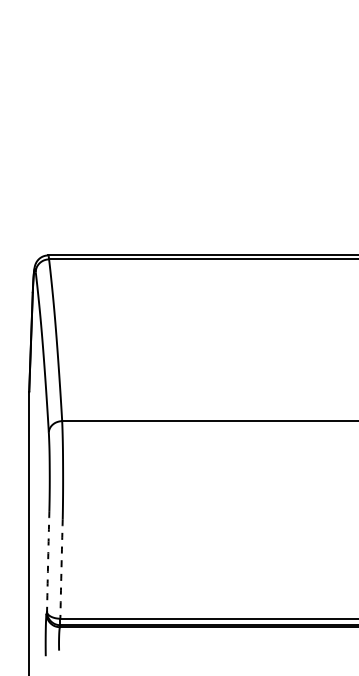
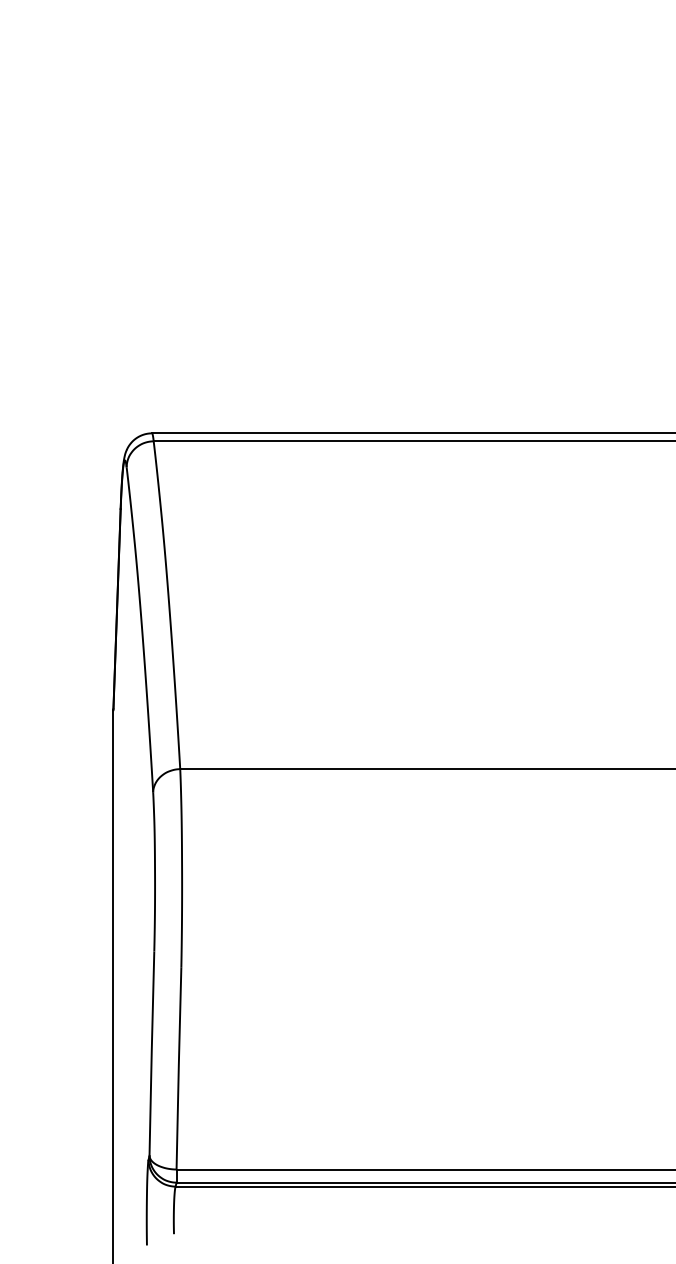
line: (48, 562) -> (152, 1055), dashed -> solid
line: (61, 568) -> (178, 1067), dashed -> solid

